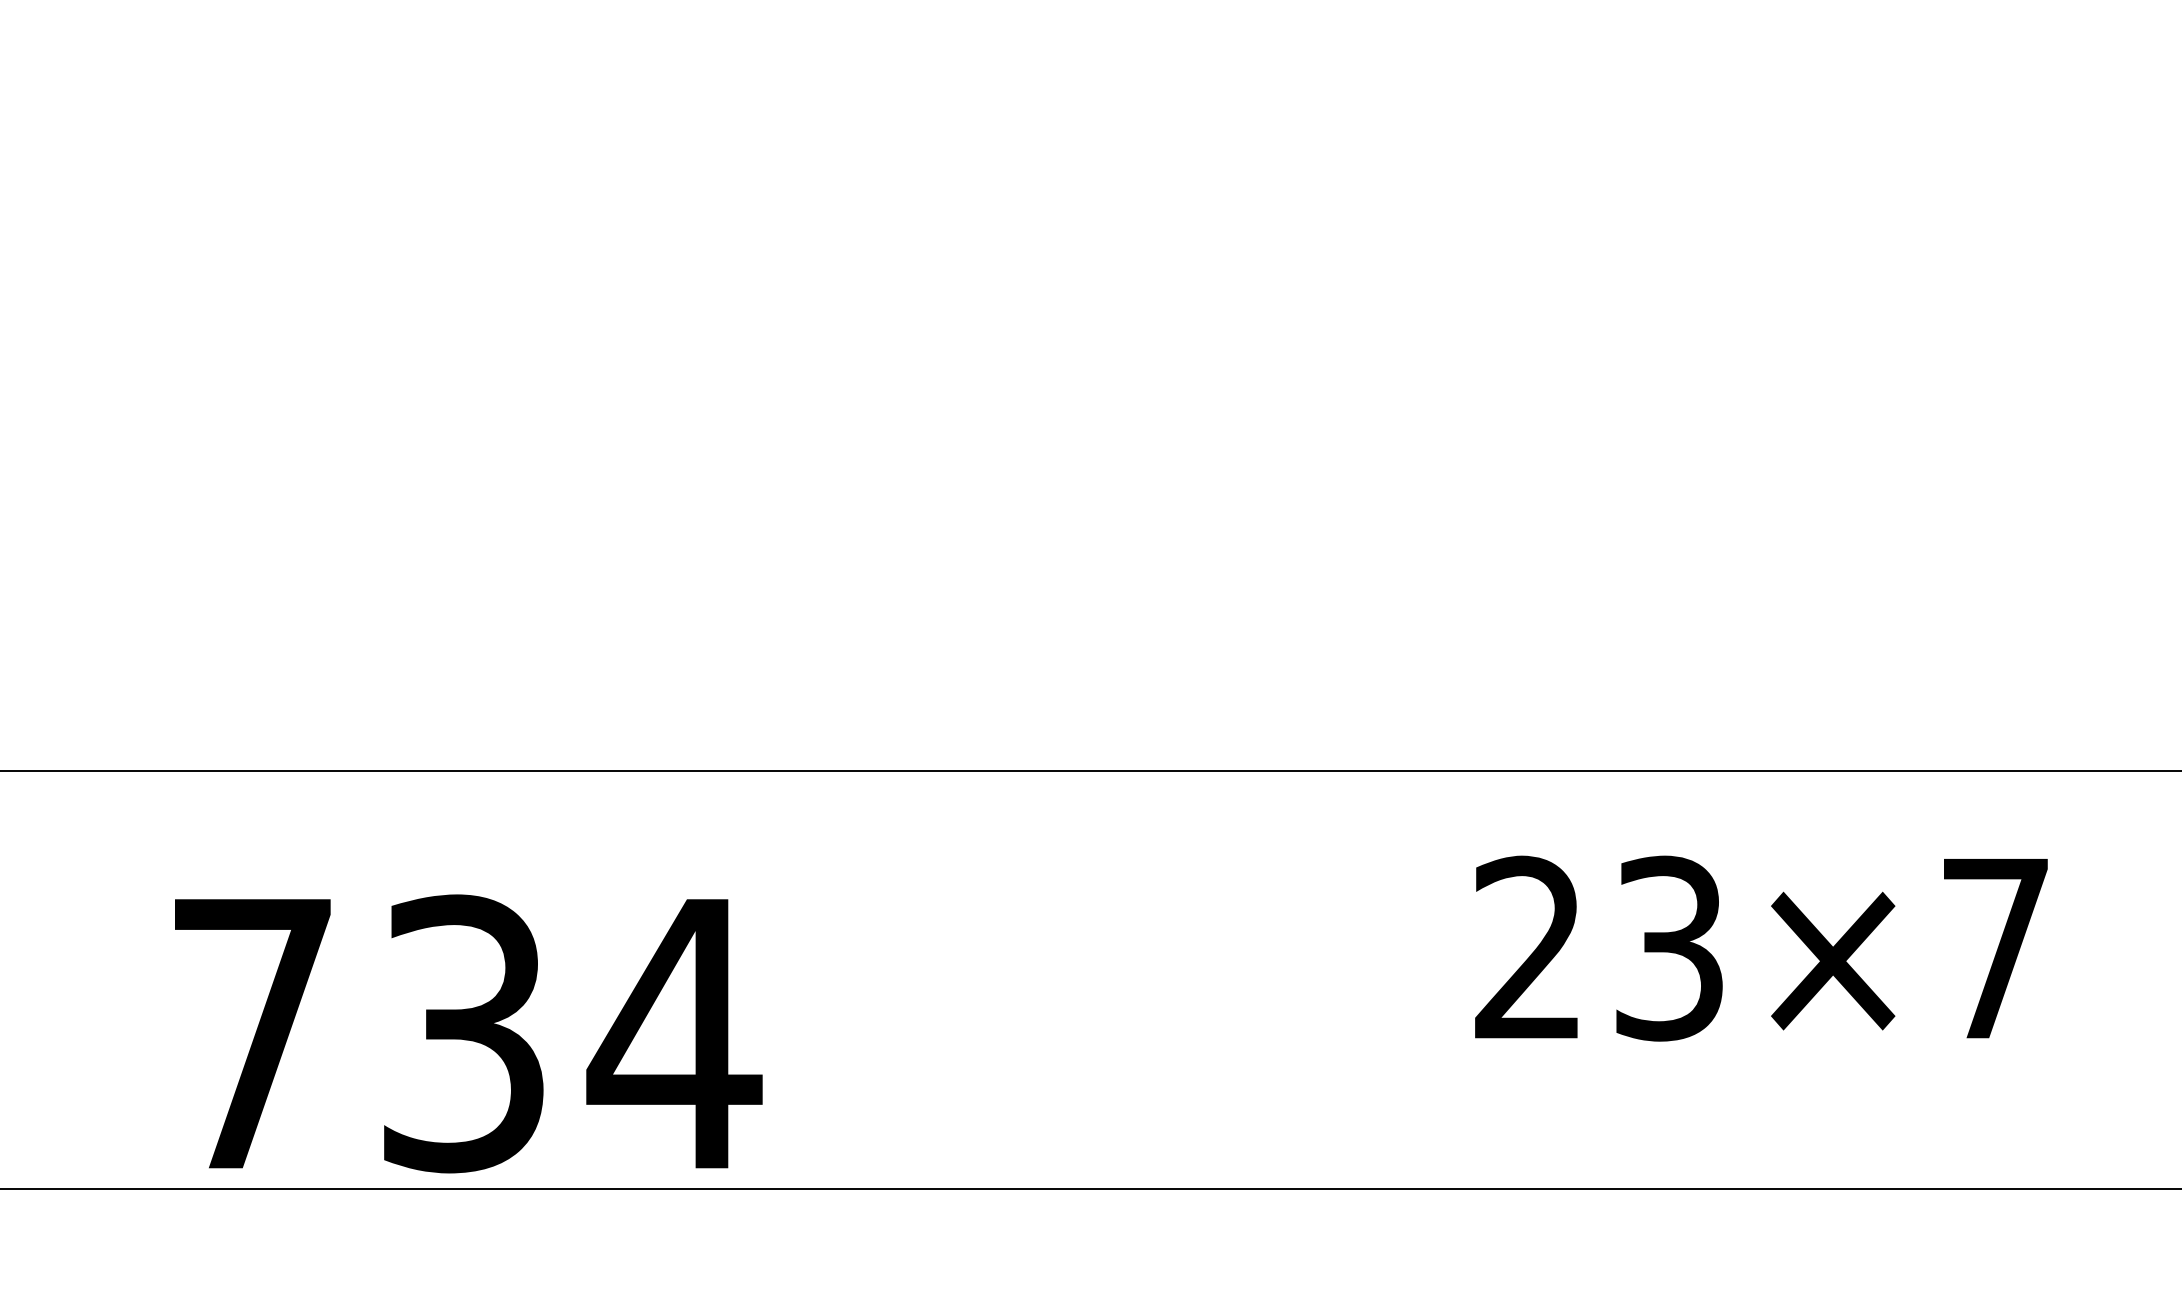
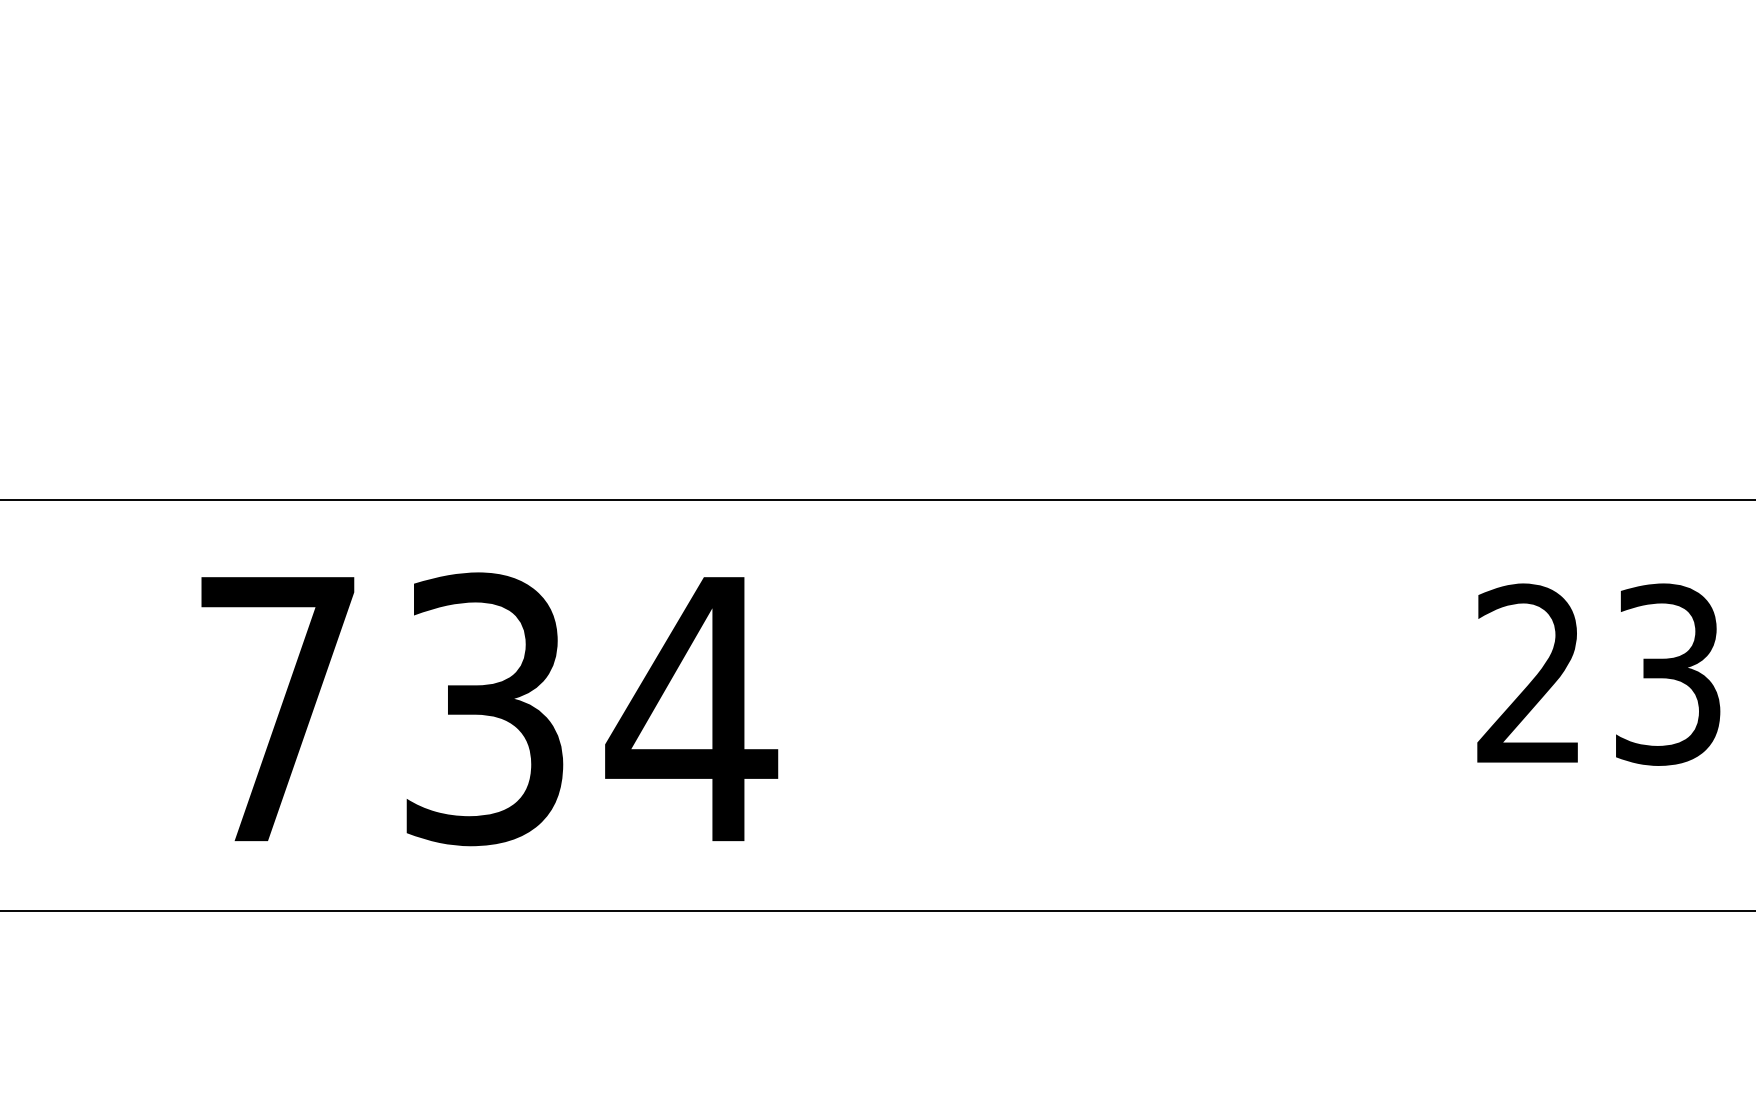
text: (468, 1033) -> (489, 708), moved

